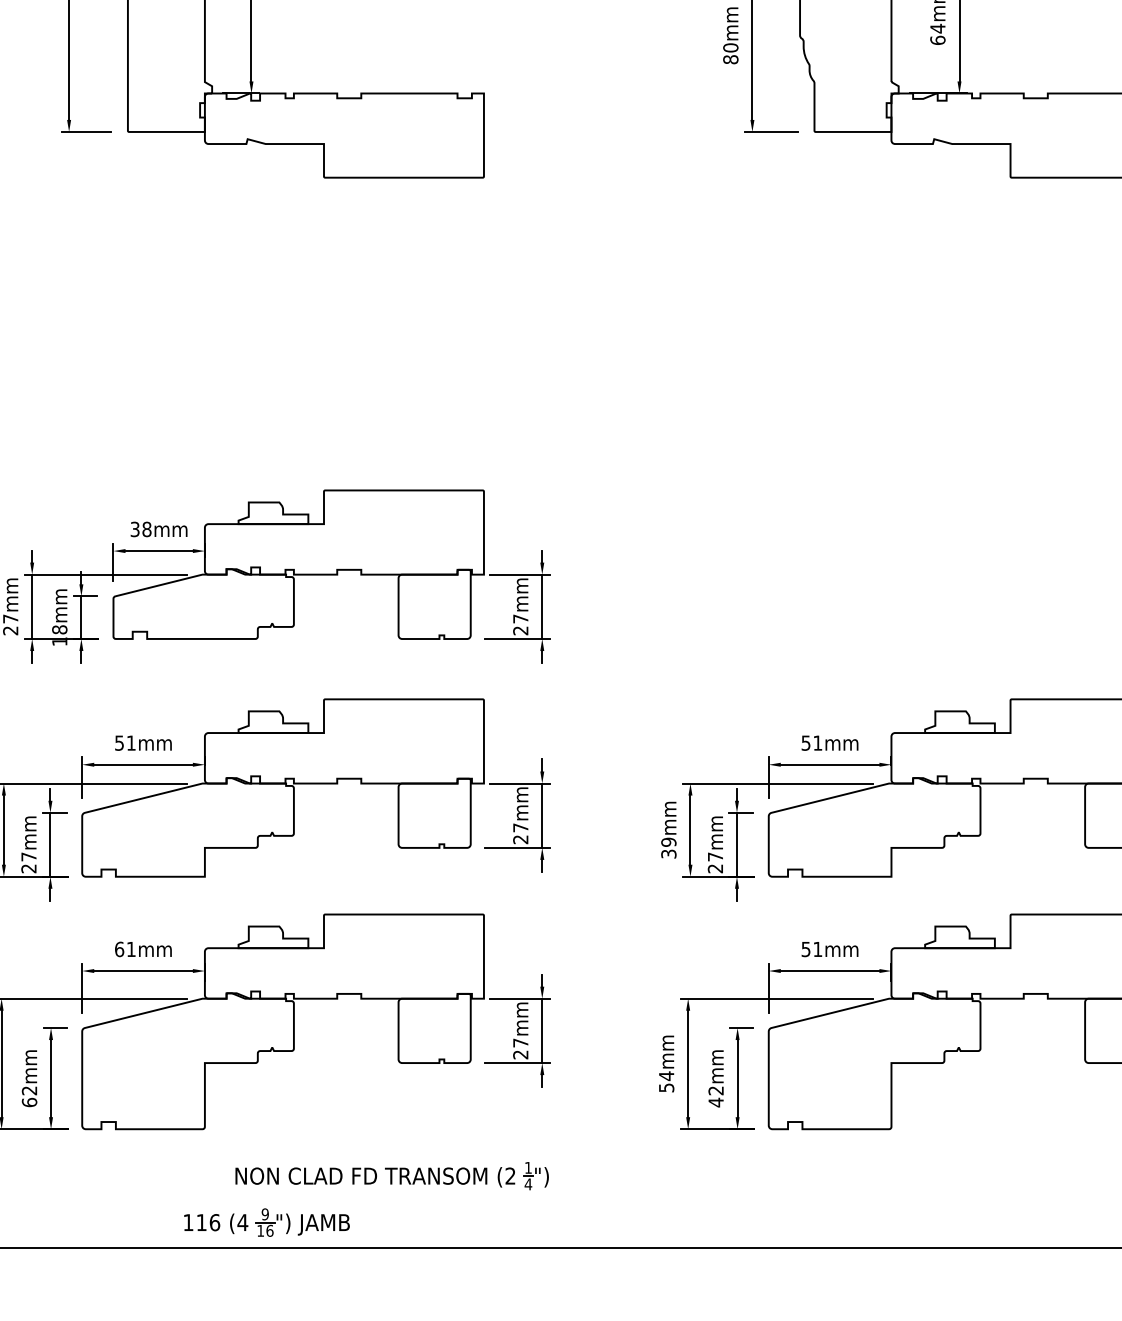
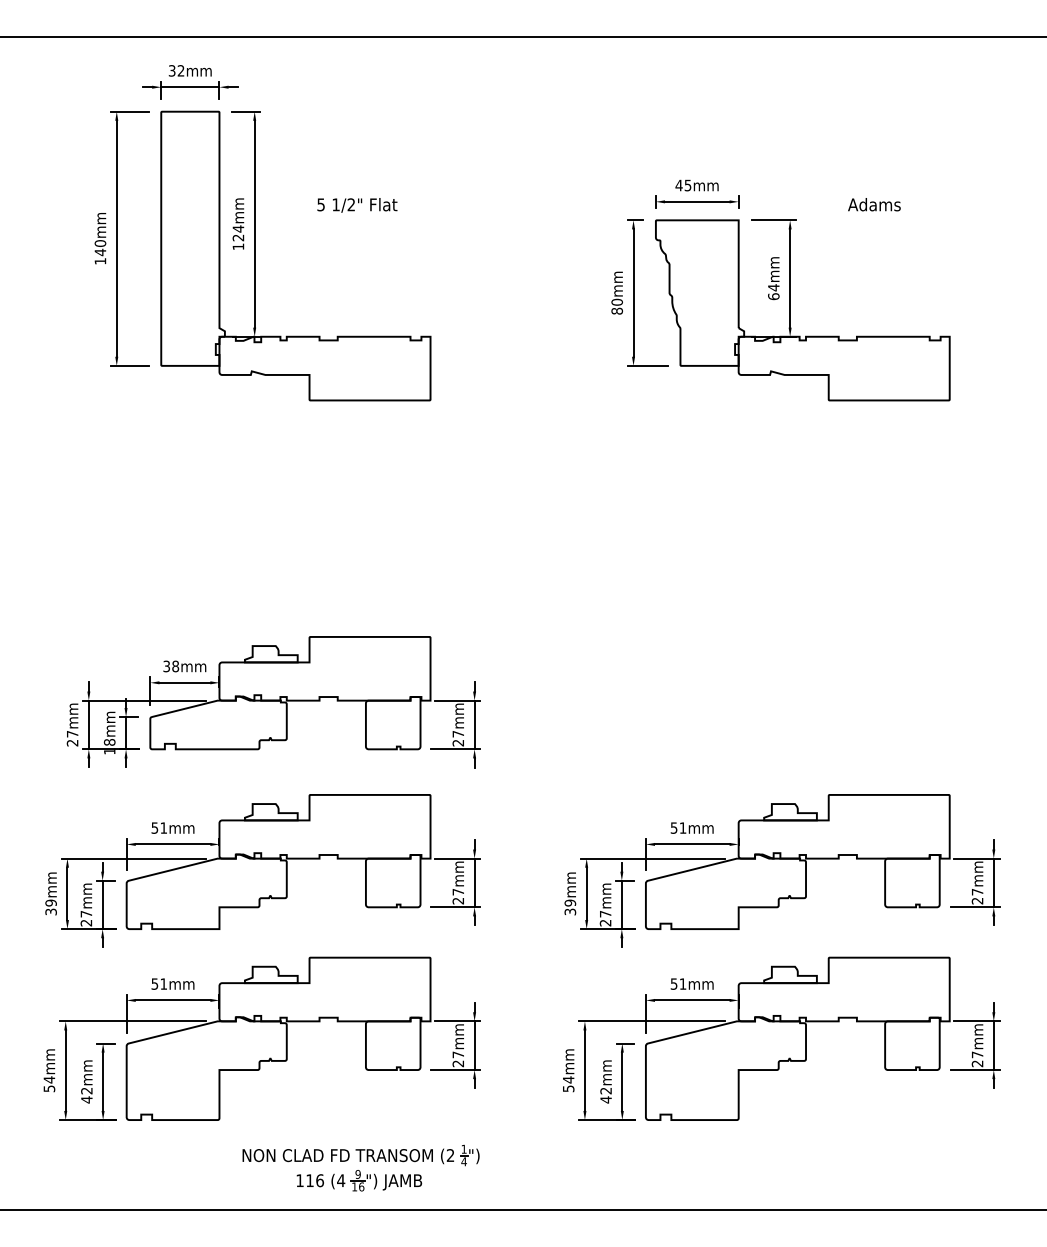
text: (118, 948) -> (154, 983), 61mm -> 51mm
text: (29, 1102) -> (86, 1099), 62mm -> 42mm
part: (267, 1222) -> (359, 1180), moved

